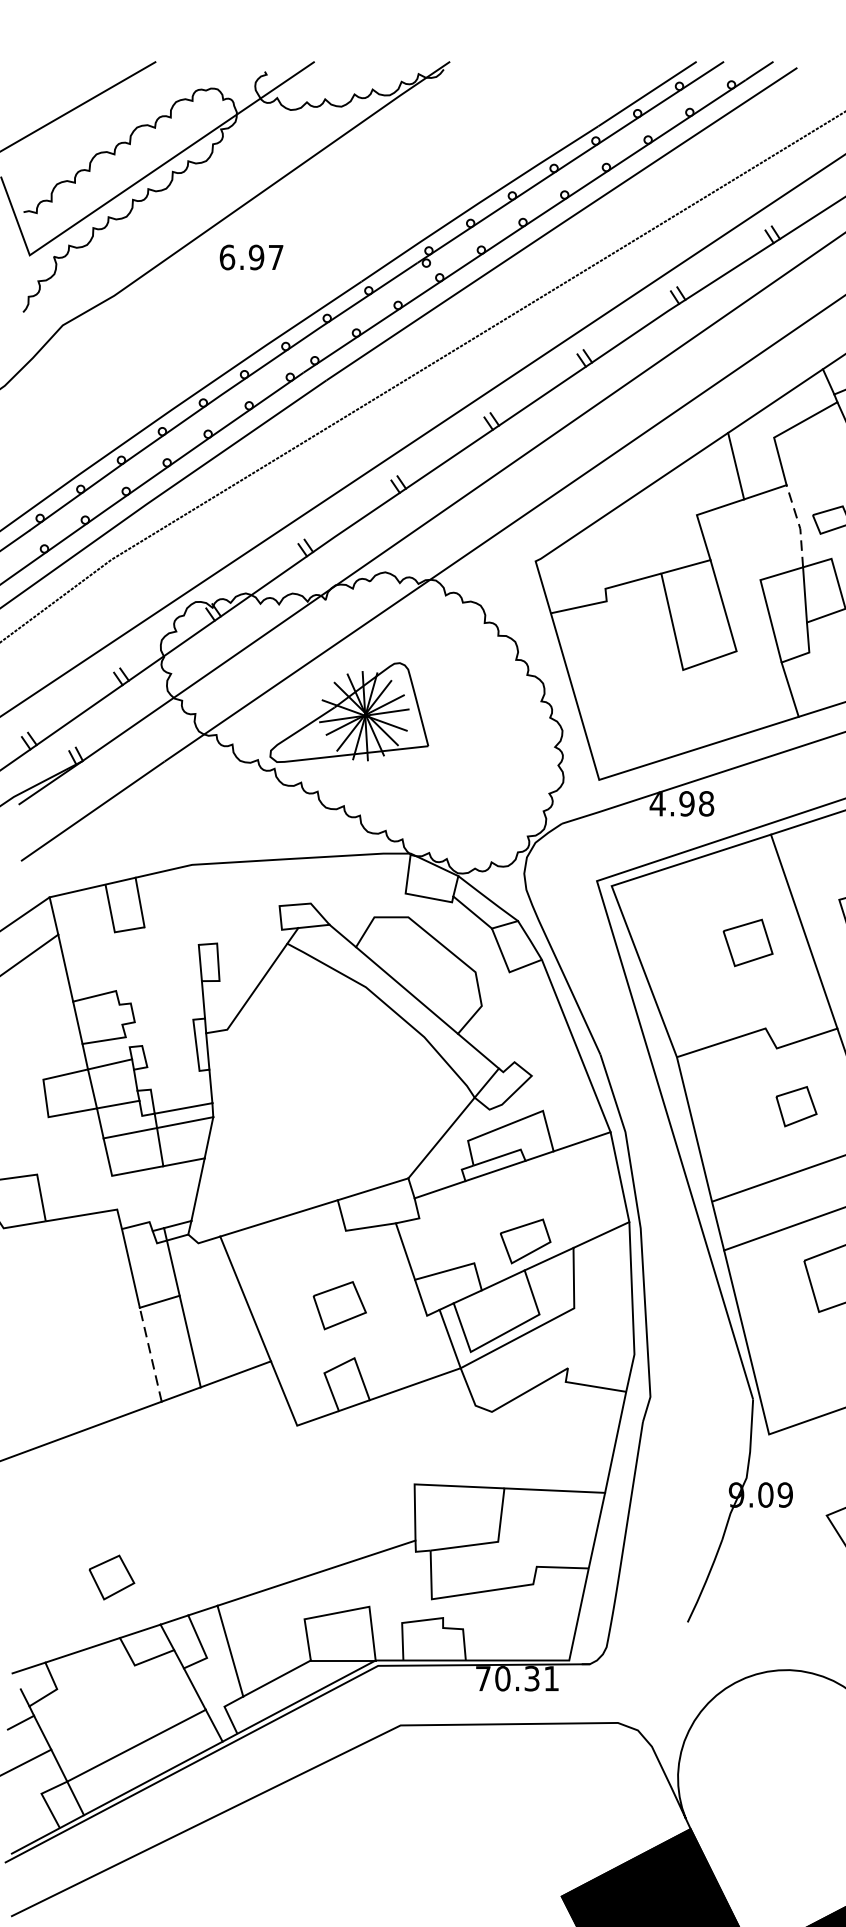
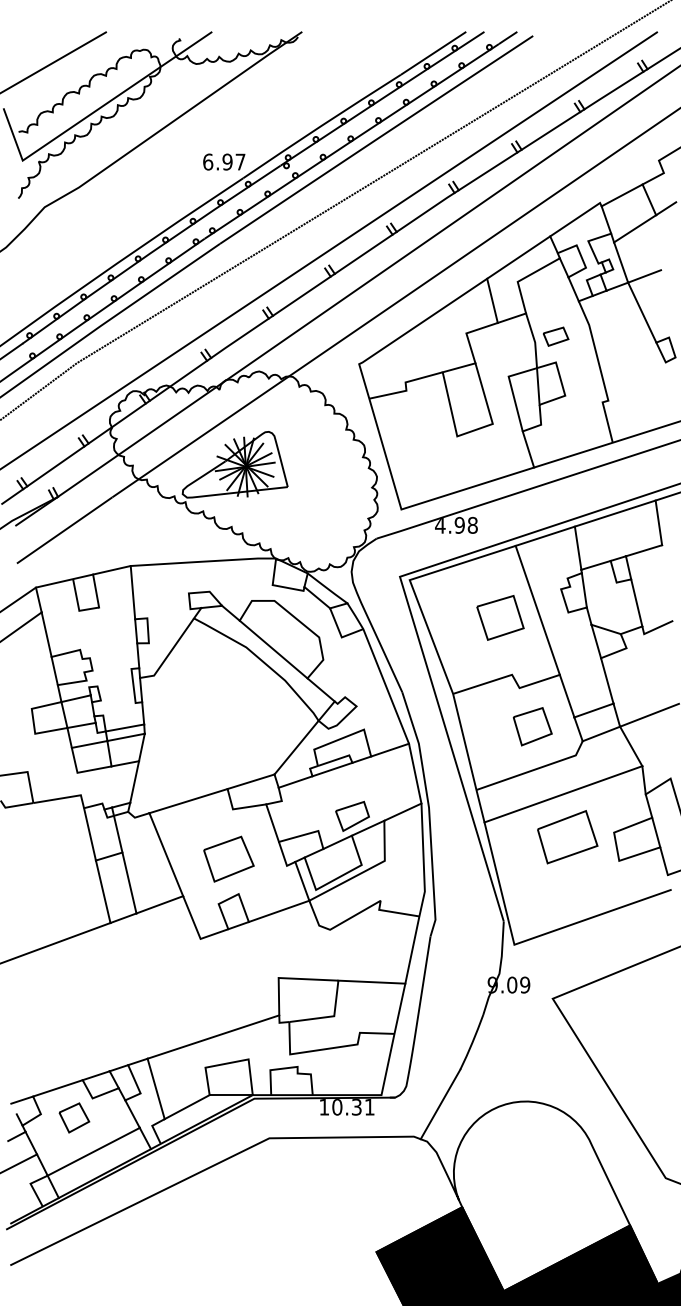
text: (251, 256) -> (224, 161), moved
line: (799, 525) -> (534, 340), dashed -> solid
line: (194, 904) -> (132, 592), added
part: (748, 942) -> (500, 617), size x1.43
part: (796, 1106) -> (532, 726), size x1.43
part: (339, 1304) -> (228, 858), size x1.43
line: (151, 1354) -> (103, 891), dashed -> solid
part: (112, 1576) -> (74, 1117), moved
line: (657, 1674) -> (440, 1104), added
text: (483, 1679) -> (324, 1107), 70.31 -> 10.31

